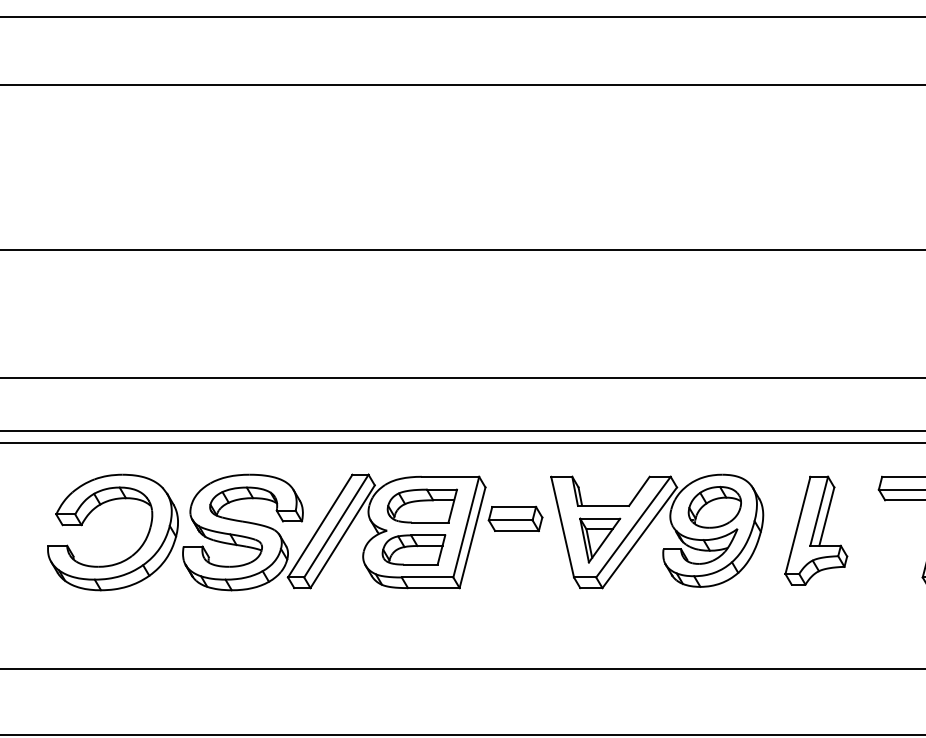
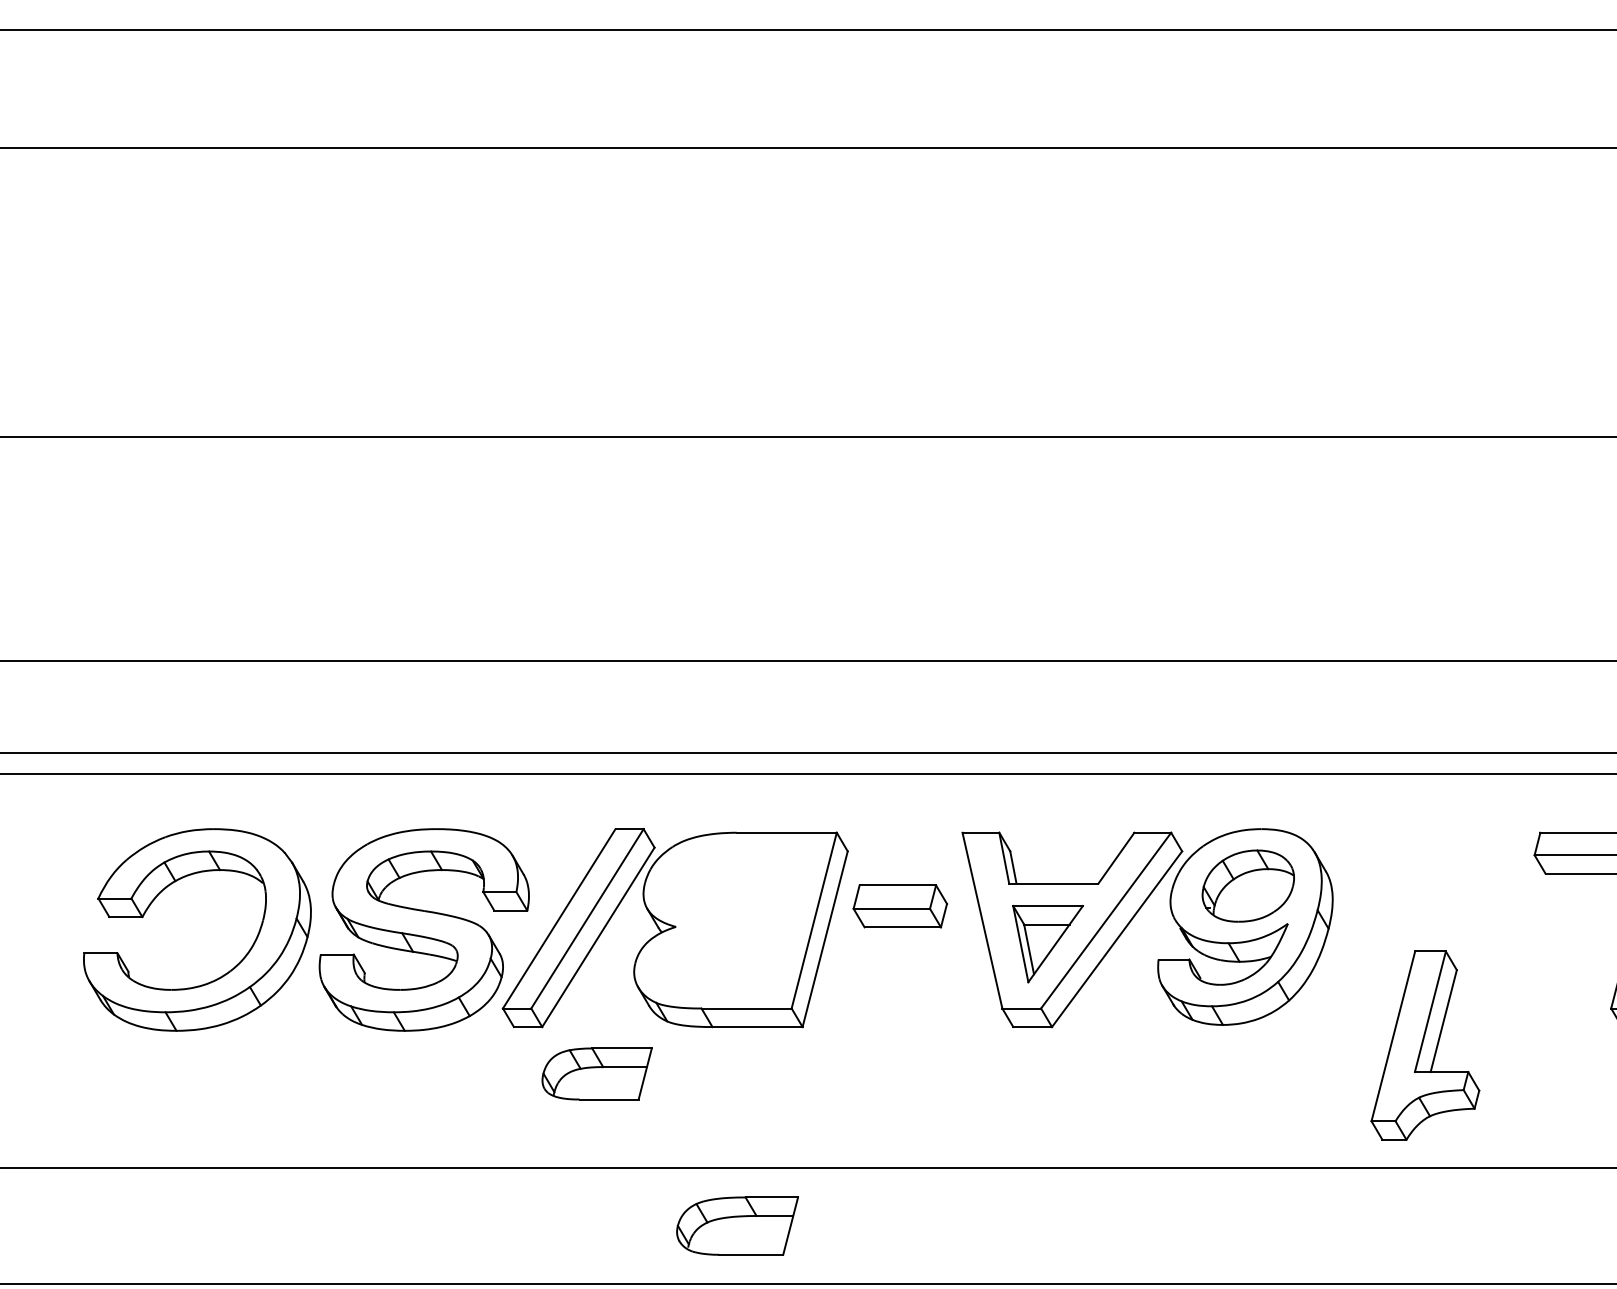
part: (421, 505) -> (736, 1225), moved
part: (816, 530) -> (1425, 1045), moved
part: (413, 549) -> (596, 1073), moved

